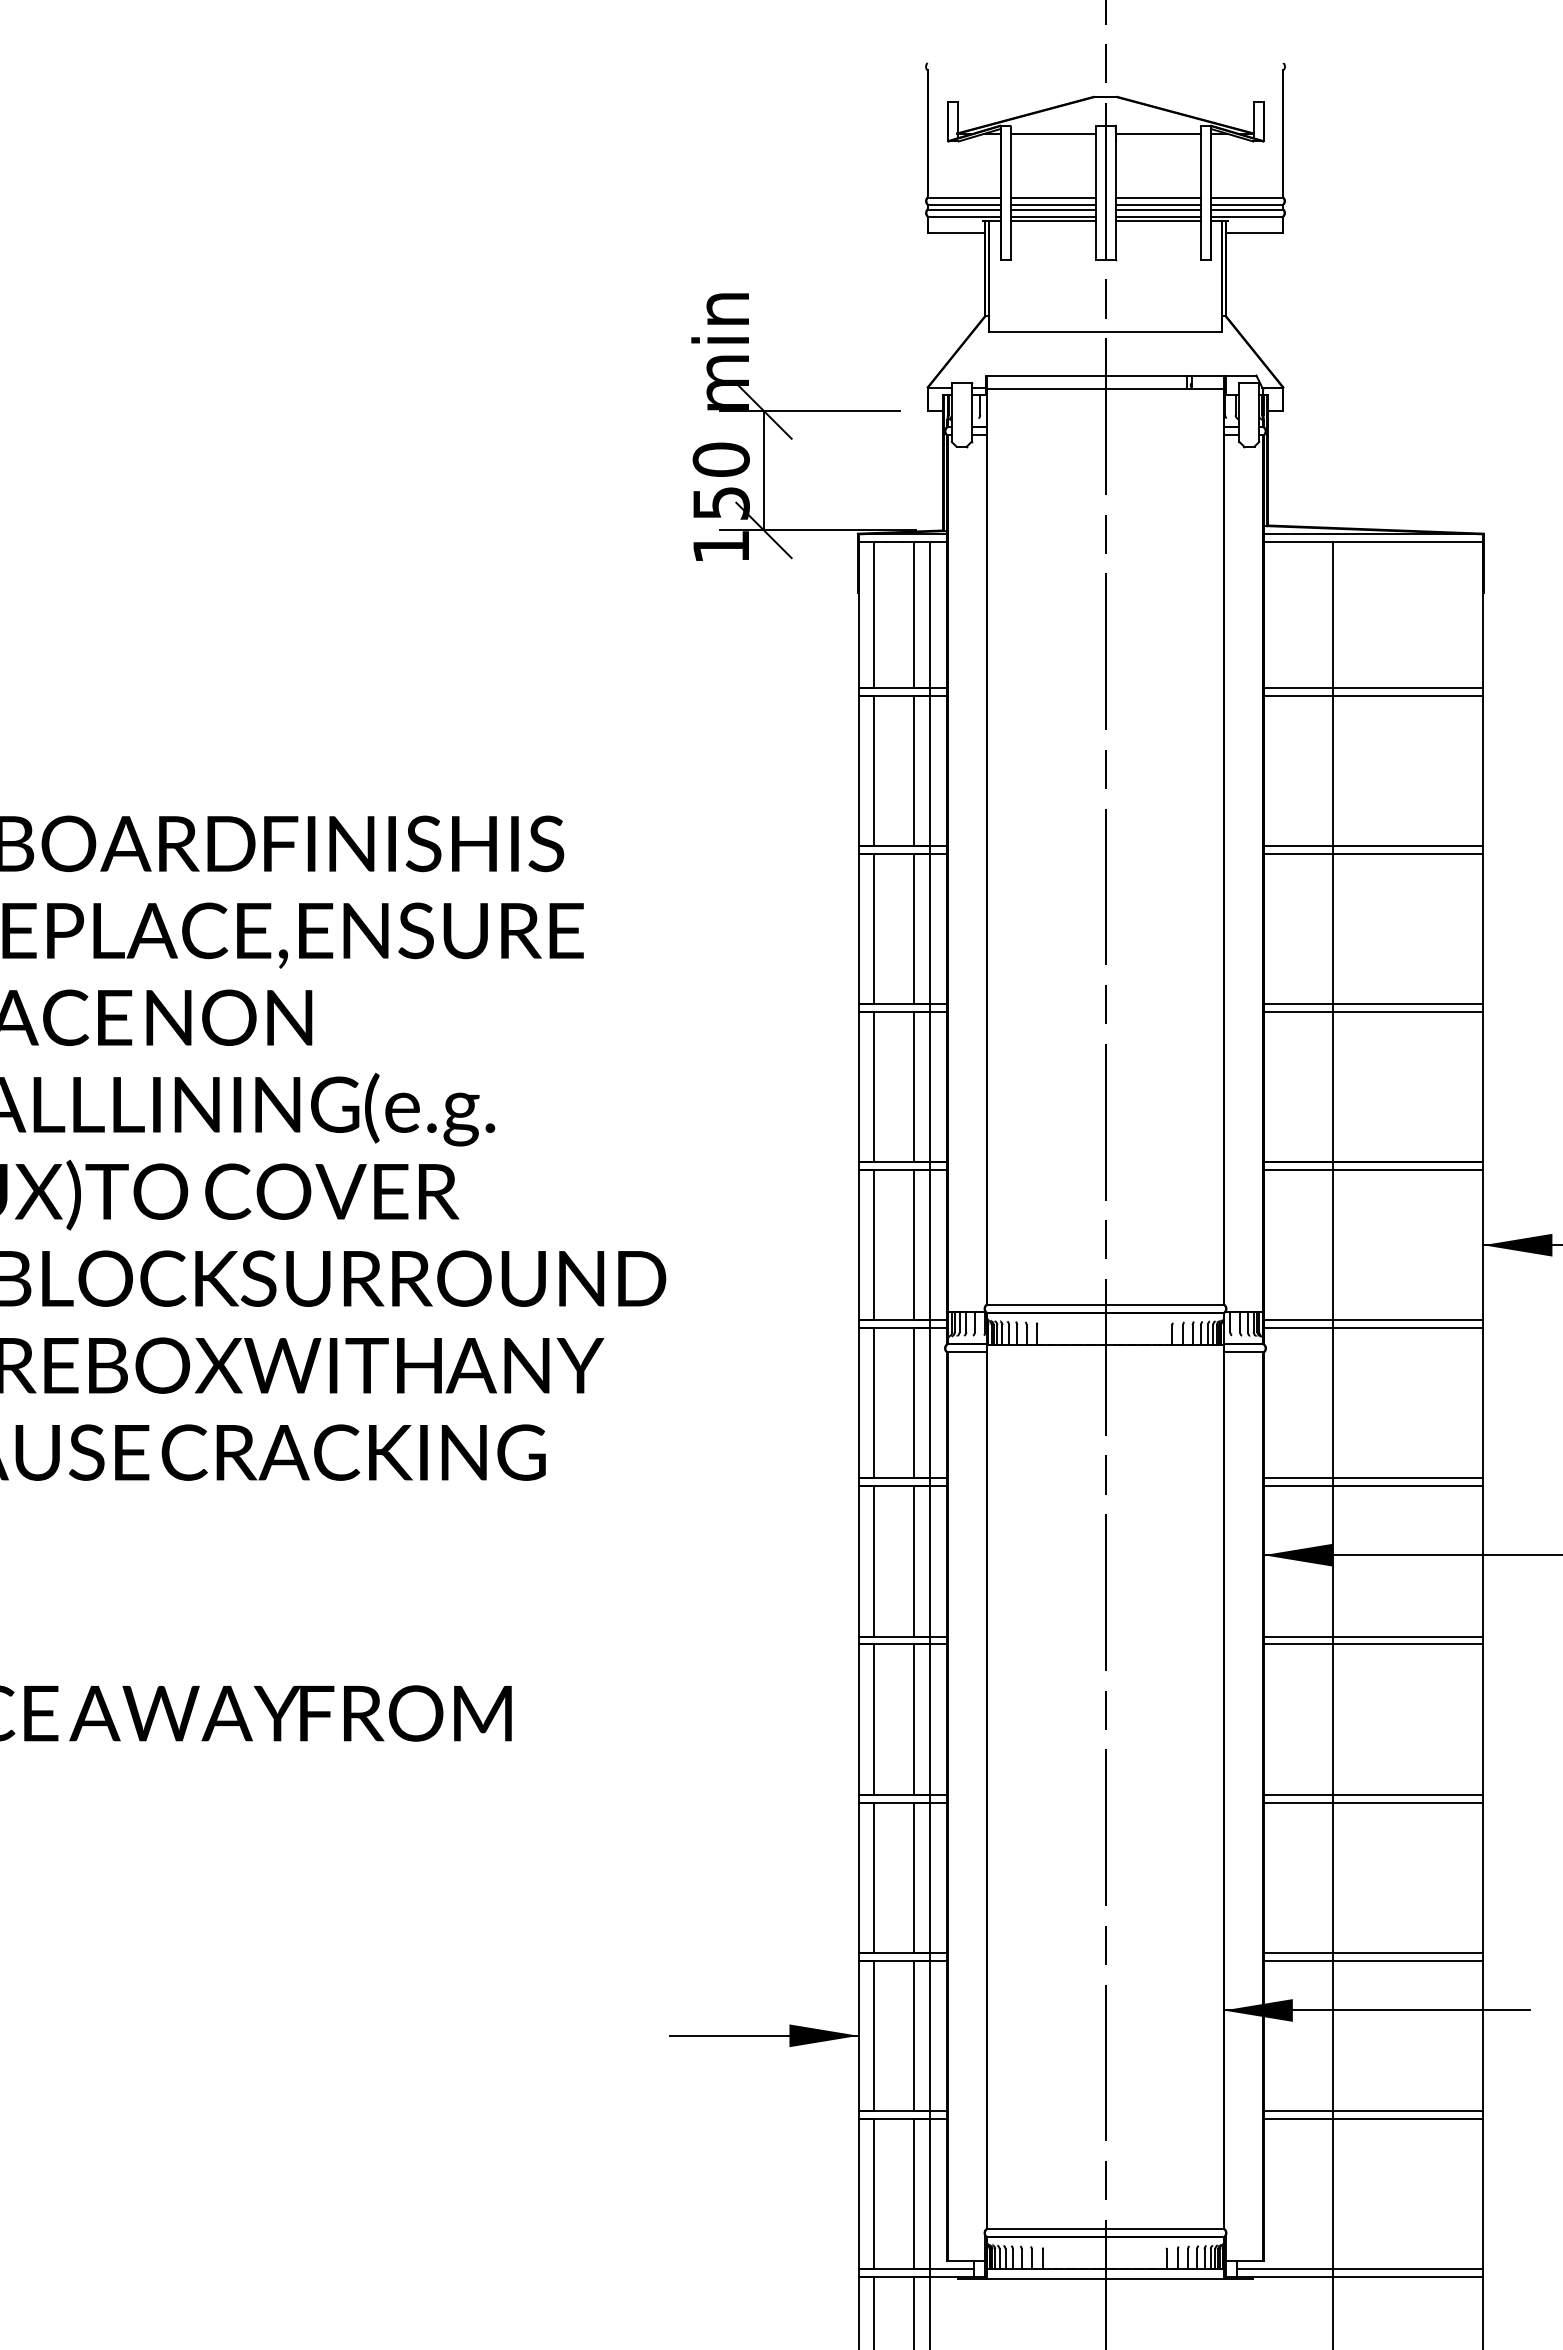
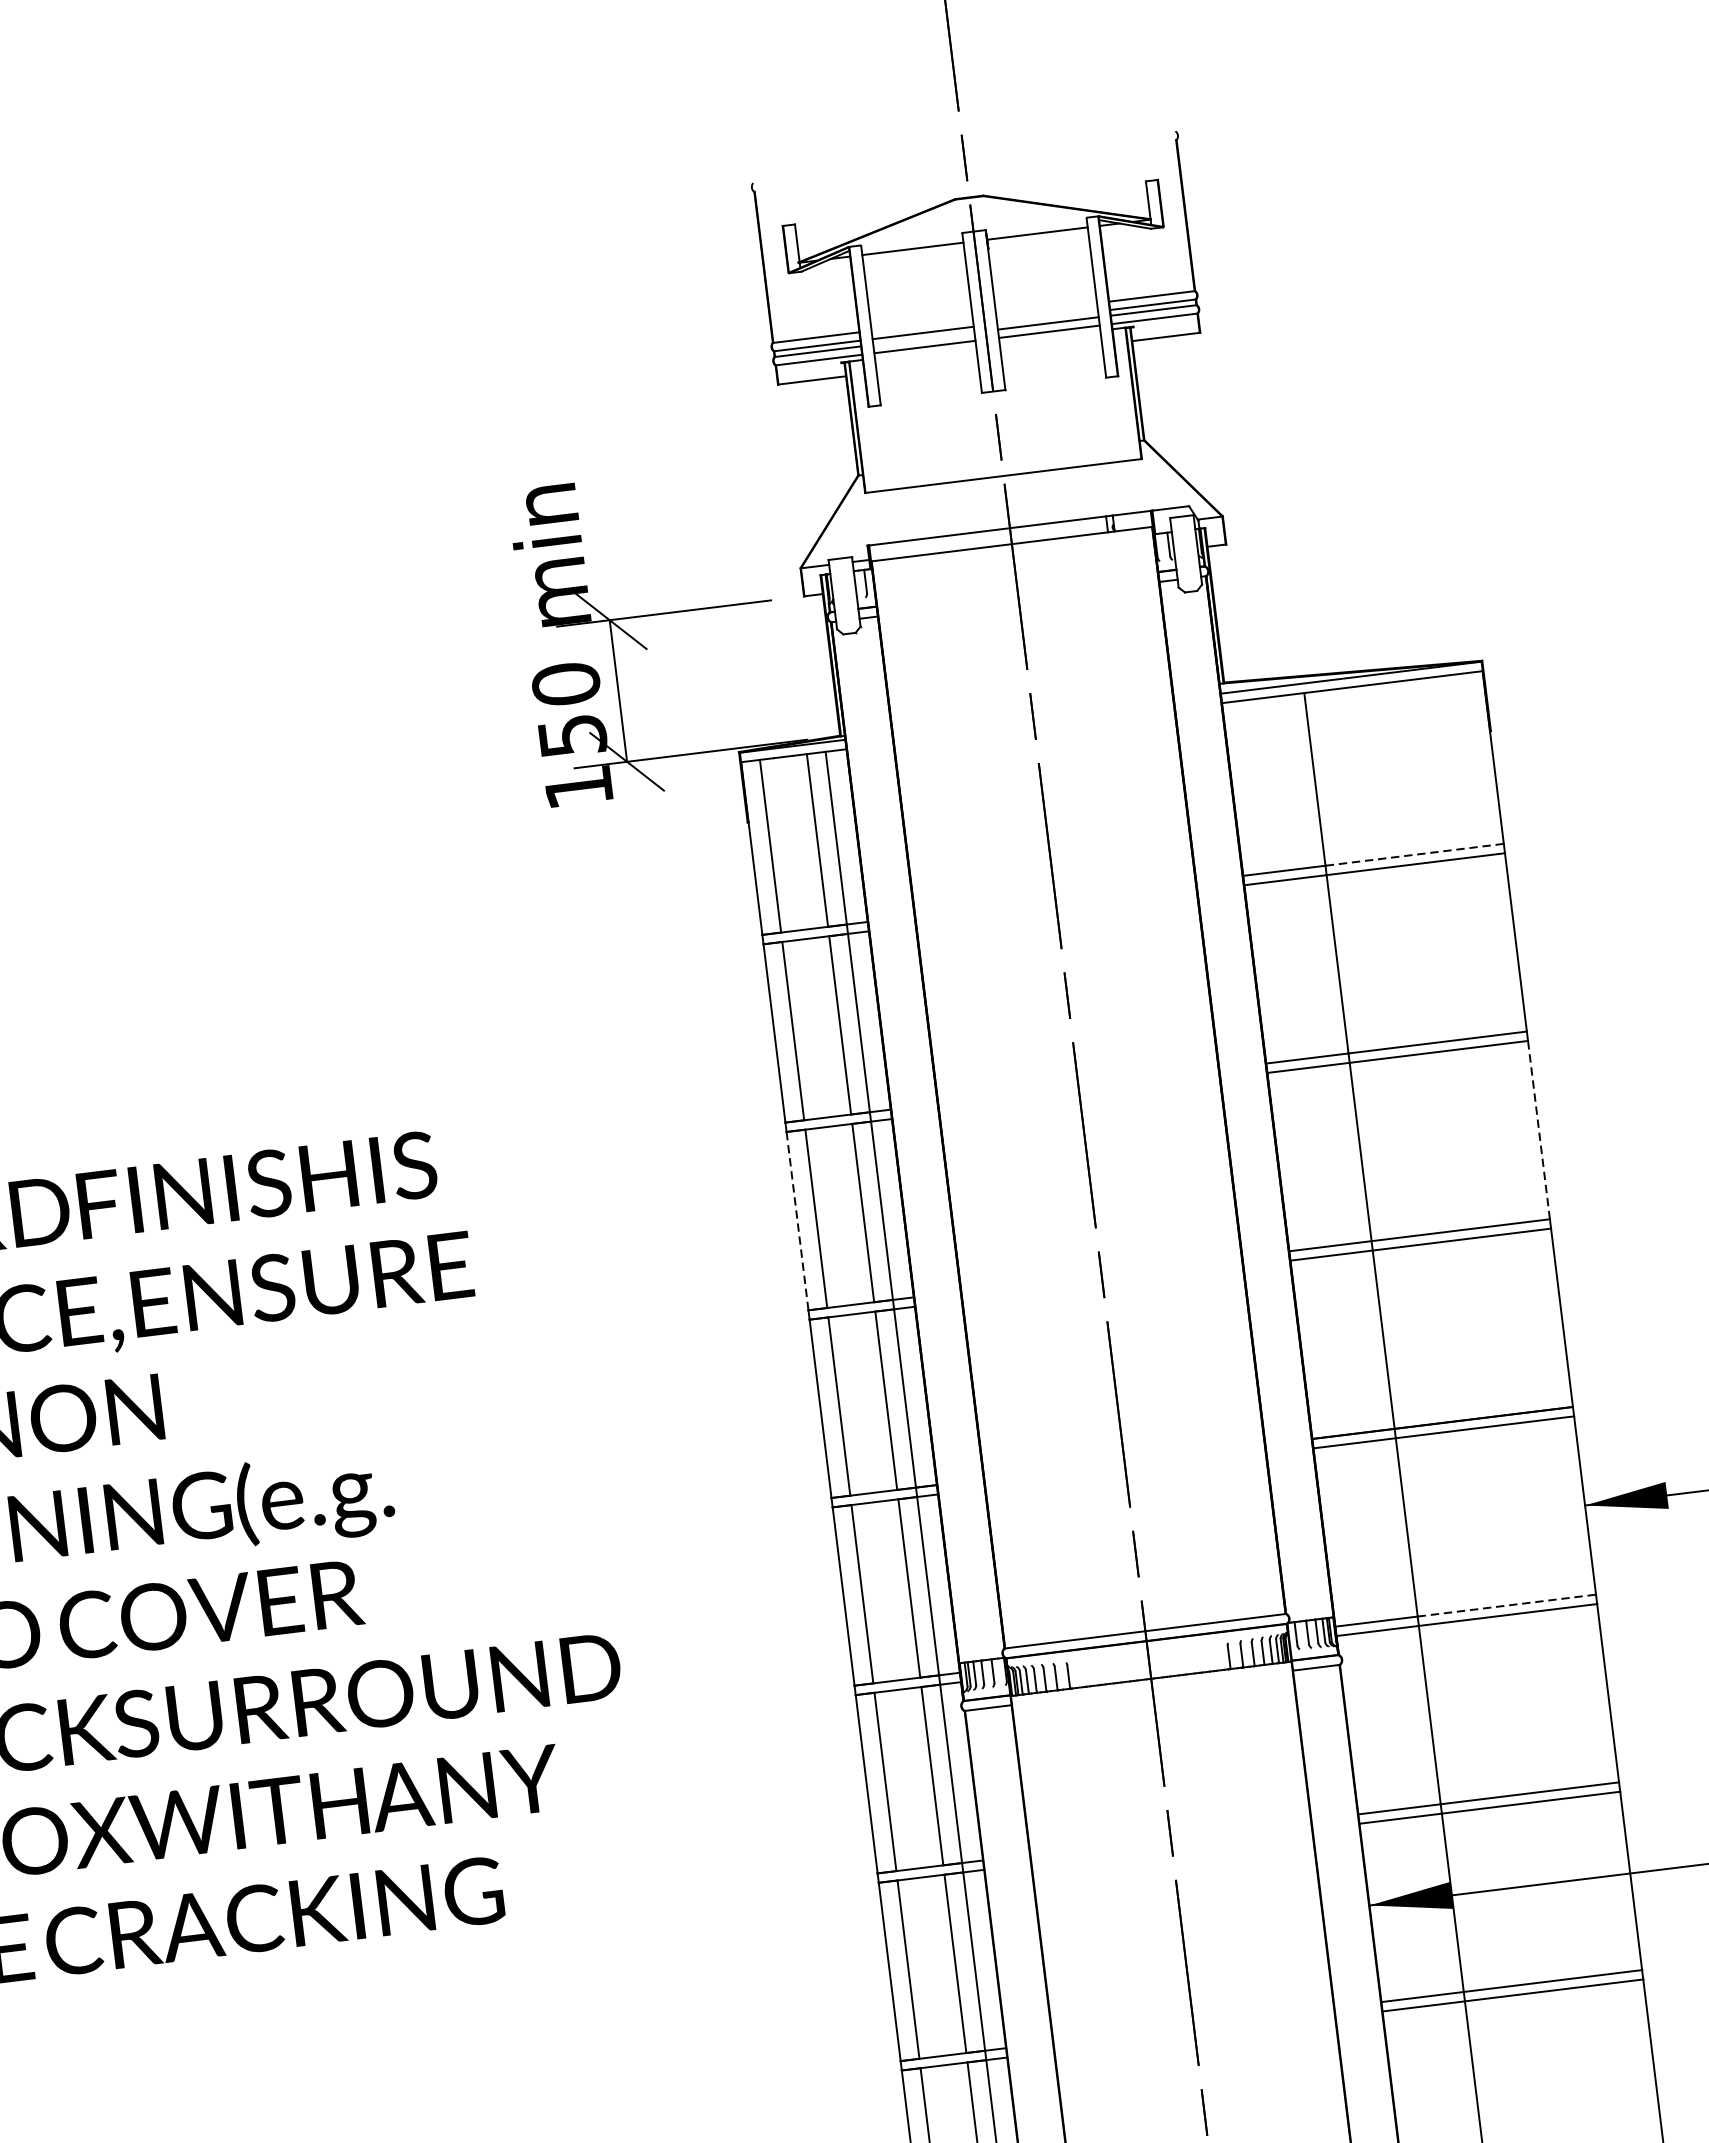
line: (1053, 197) -> (922, 324), removed
line: (1157, 197) -> (1045, 309), removed
line: (1157, 204) -> (1046, 317), removed
line: (1053, 209) -> (923, 338), removed
line: (1053, 220) -> (925, 351), removed
line: (1157, 220) -> (1049, 336), removed
line: (1407, 687) -> (1413, 854), solid -> dashed
line: (1483, 928) -> (1539, 1129), solid -> dashed
line: (858, 929) -> (797, 1221), solid -> dashed
line: (1408, 1320) -> (1507, 1605), solid -> dashed

